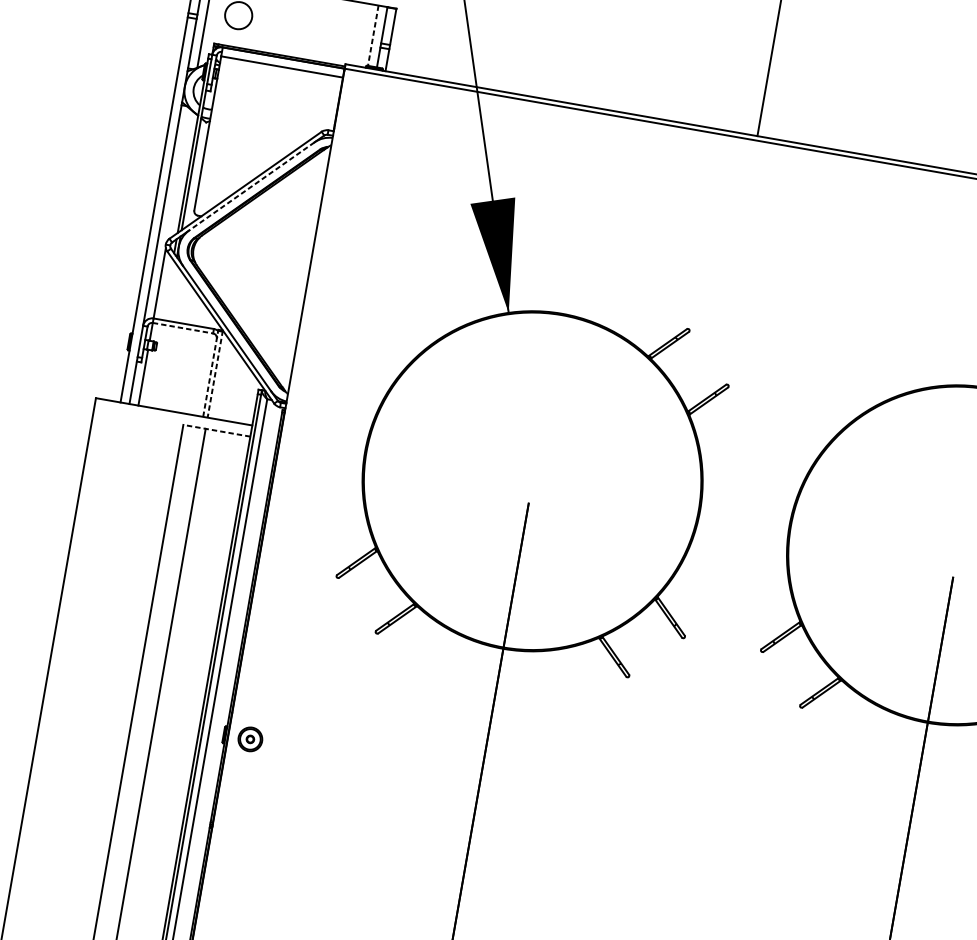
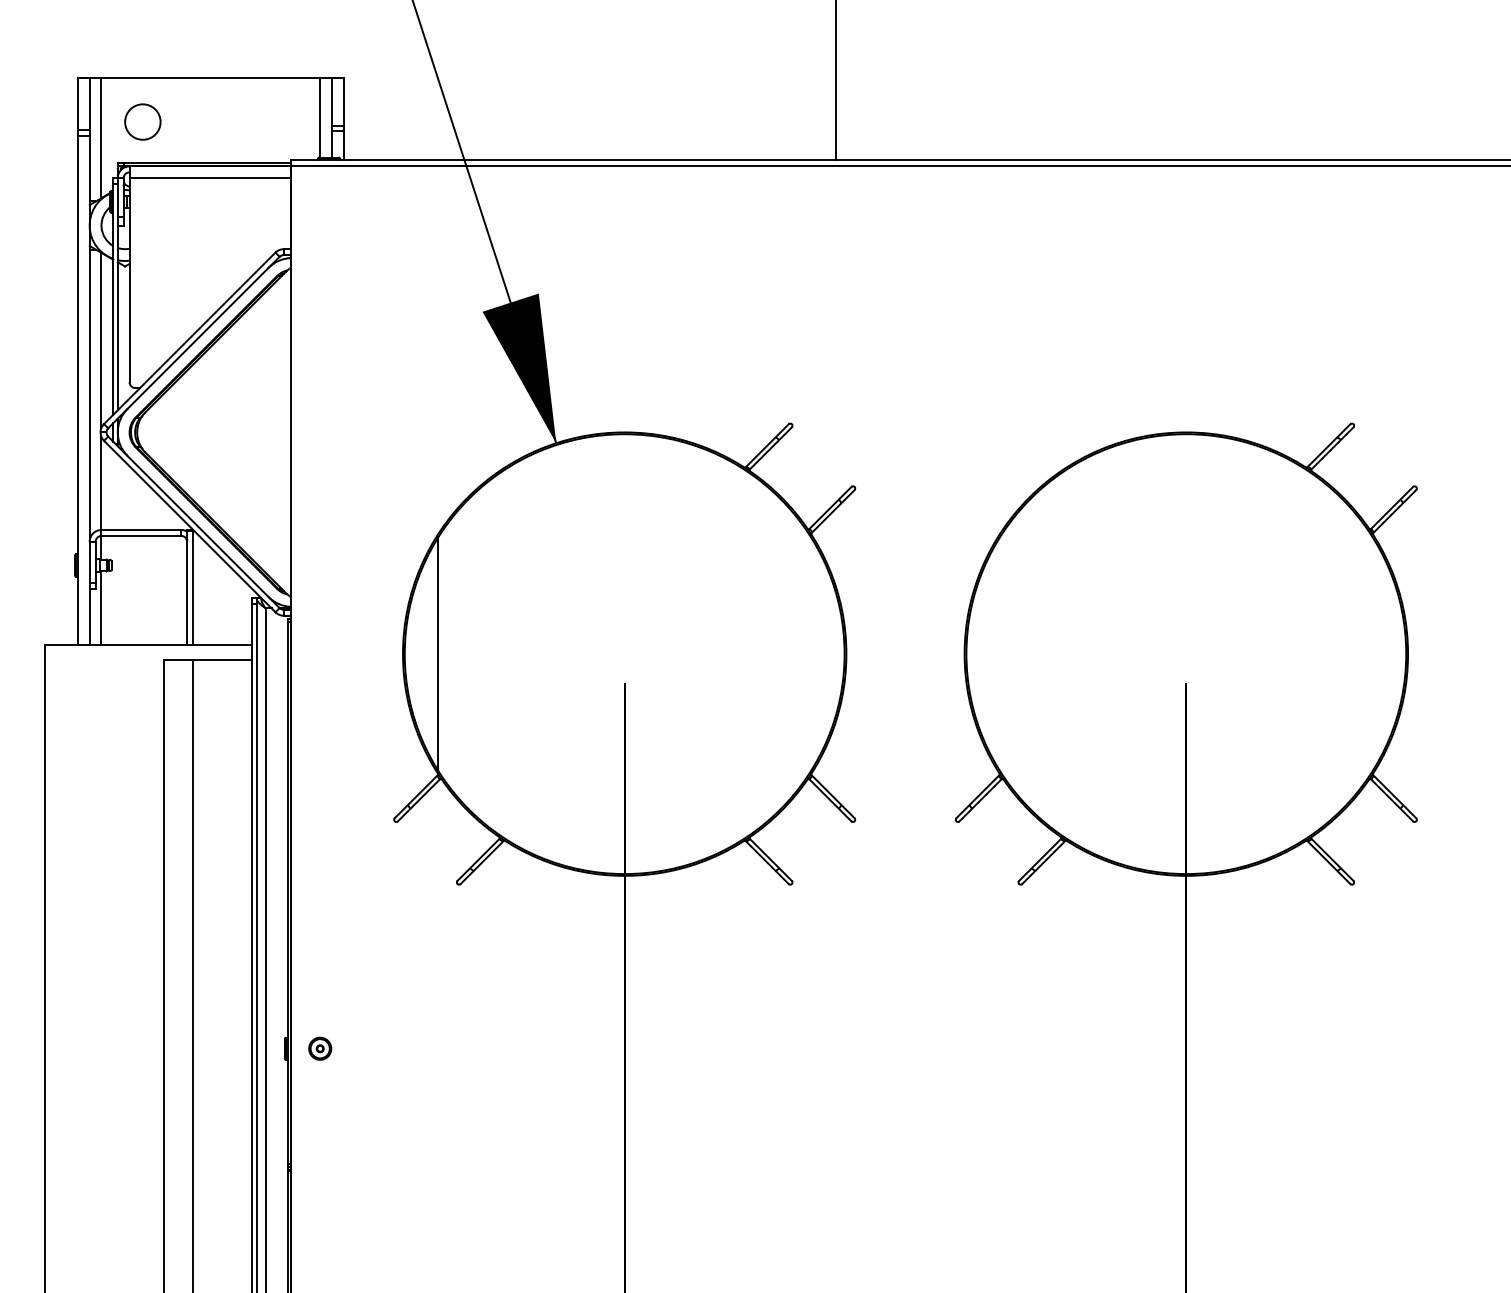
line: (373, 35) -> (320, 117), dashed -> solid
line: (178, 174) -> (101, 339), added
line: (252, 186) -> (198, 338), dashed -> solid
line: (183, 327) -> (141, 535), dashed -> solid
line: (211, 373) -> (187, 587), dashed -> solid
line: (215, 374) -> (193, 587), dashed -> solid
line: (216, 431) -> (207, 660), dashed -> solid
line: (391, 457) -> (438, 654), added
part: (250, 739) -> (320, 1048), size x0.71

